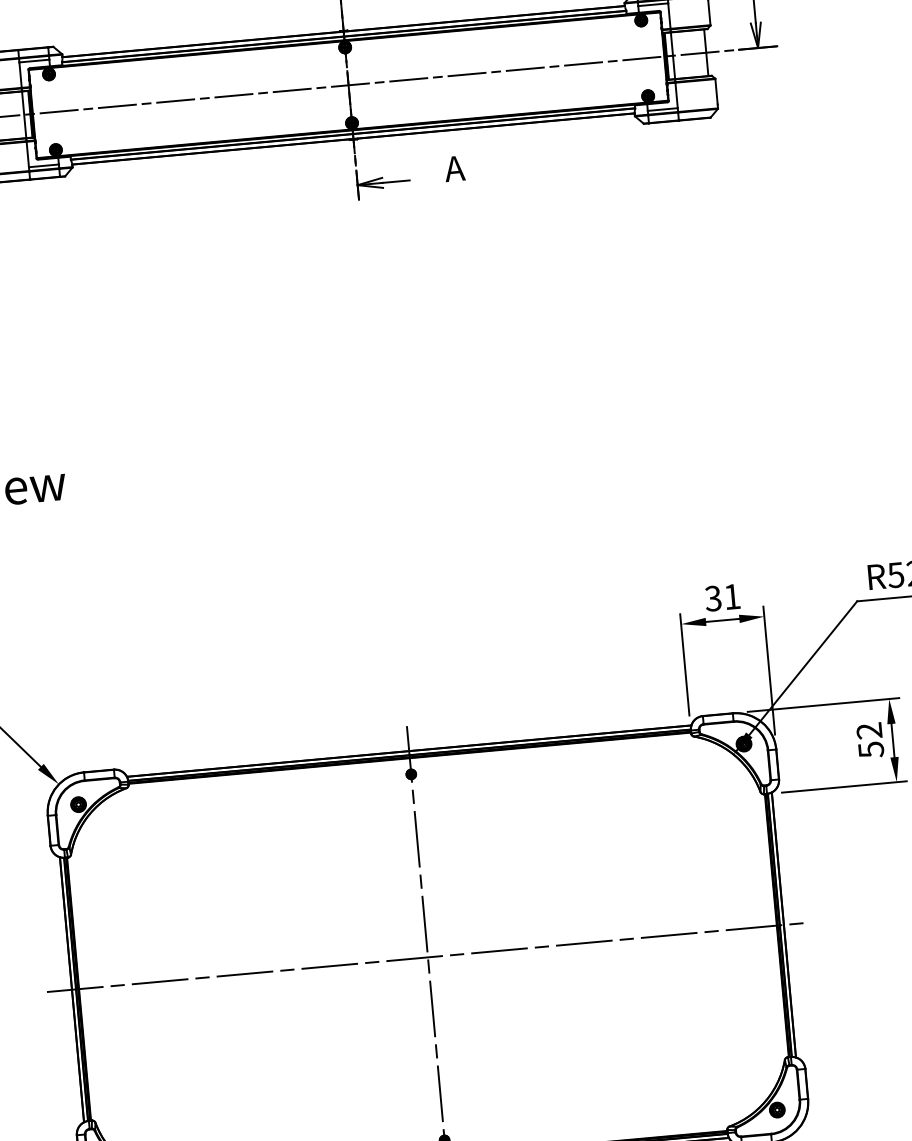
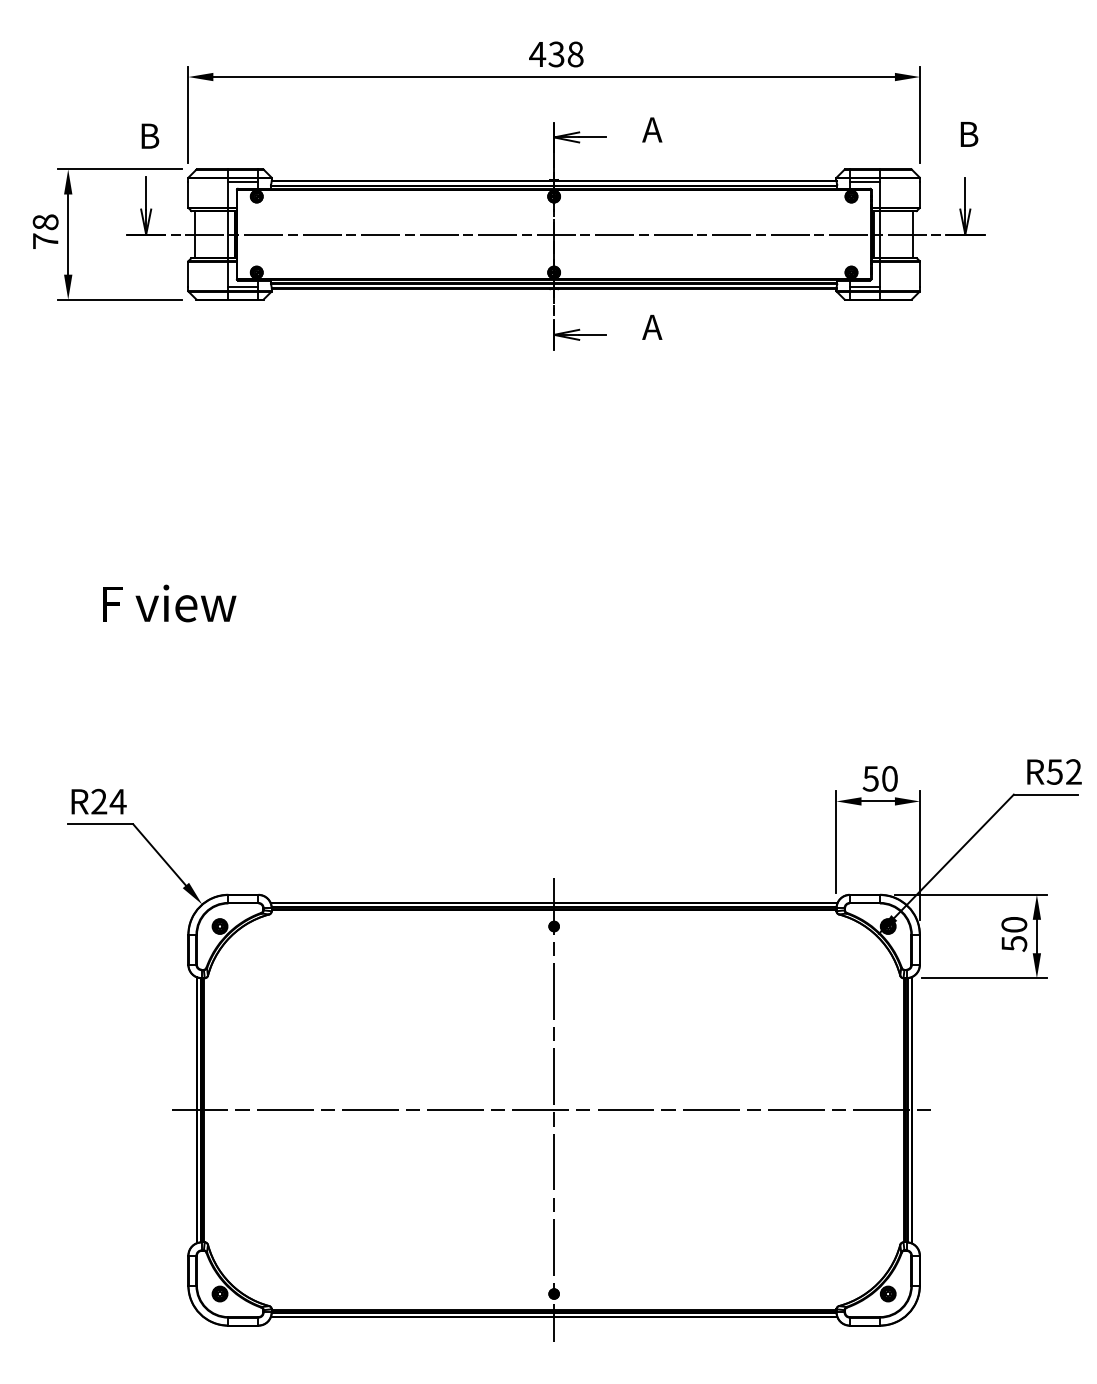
text: (722, 597) -> (880, 778), 31 -> 50
text: (869, 730) -> (1014, 924), 52 -> 50

